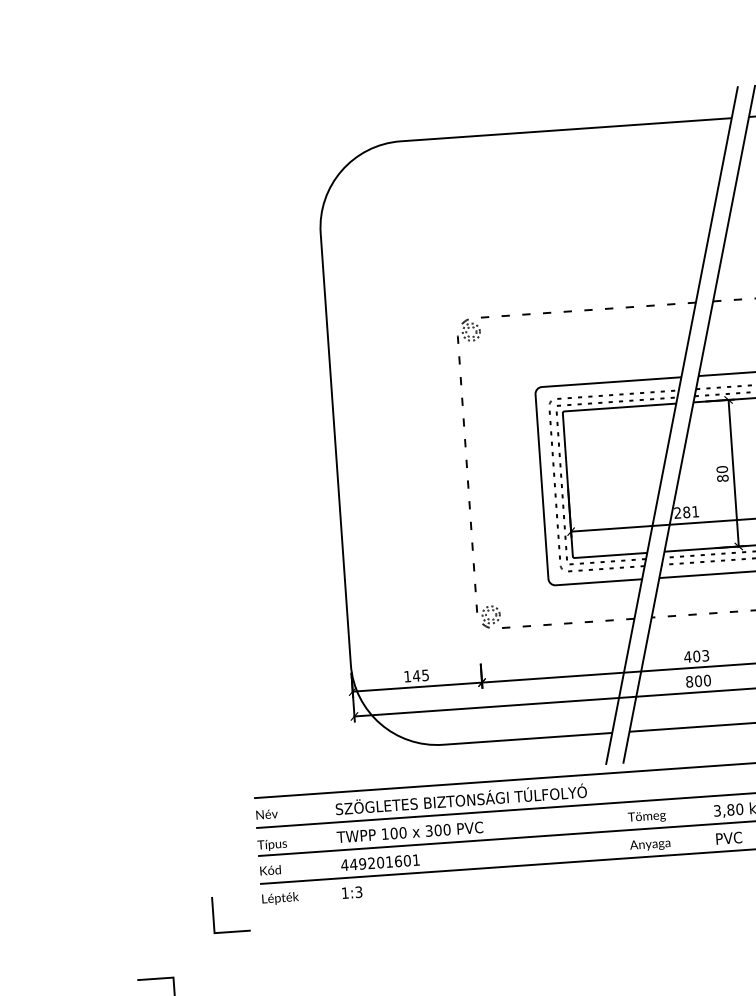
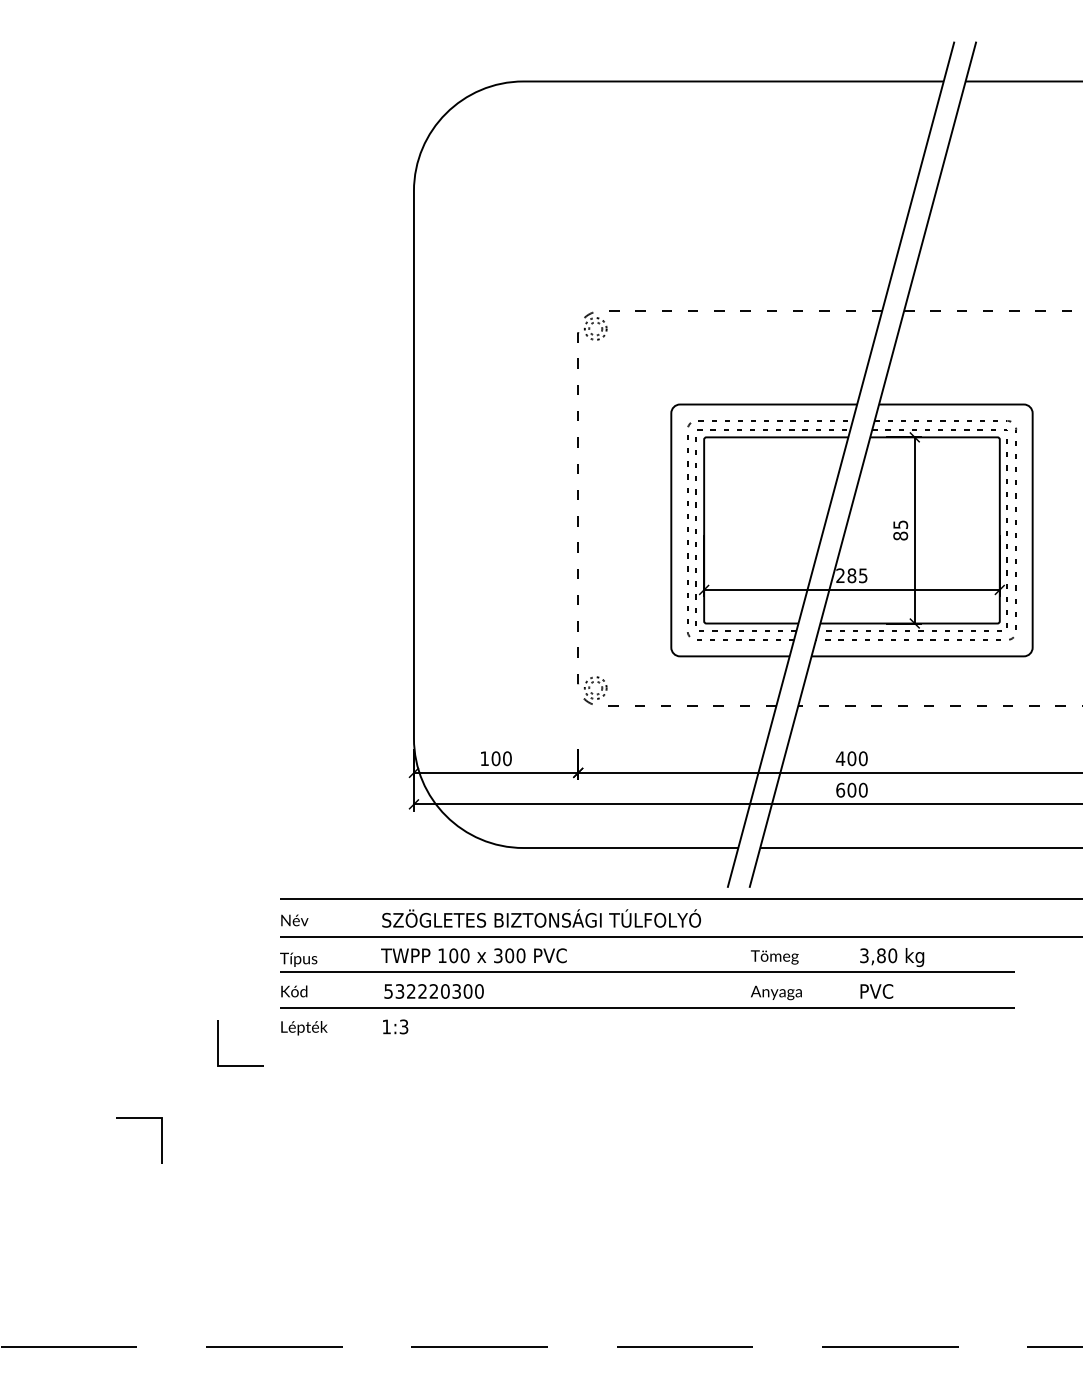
text: (722, 469) -> (900, 524), 80 -> 85
text: (695, 511) -> (863, 575), 281 -> 285
text: (705, 655) -> (862, 758), 403 -> 400
text: (420, 675) -> (501, 758), 145 -> 100
text: (689, 681) -> (840, 789), 800 -> 600
text: (380, 862) -> (433, 991), 449201601 -> 532220300

